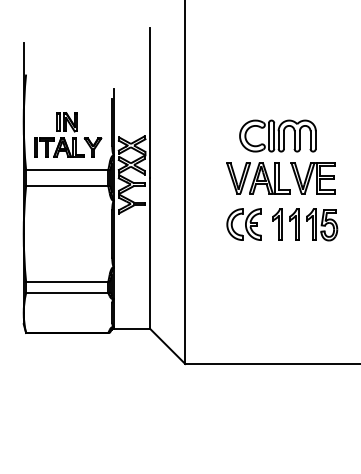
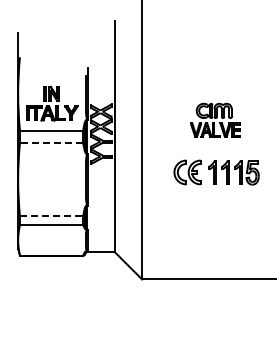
part: (280, 156) -> (215, 120), size x0.6
line: (67, 186) -> (51, 143), solid -> dashed
line: (67, 281) -> (51, 216), solid -> dashed

